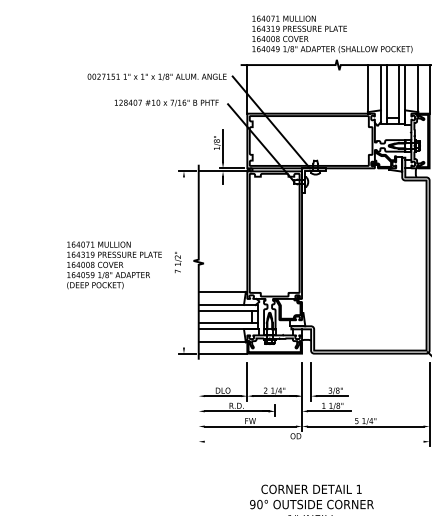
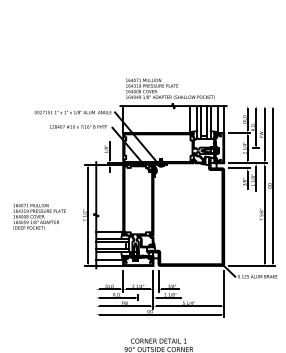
line: (184, 262) -> (88, 215), added
text: (114, 264) -> (39, 216), moved
line: (312, 441) -> (159, 314), added

